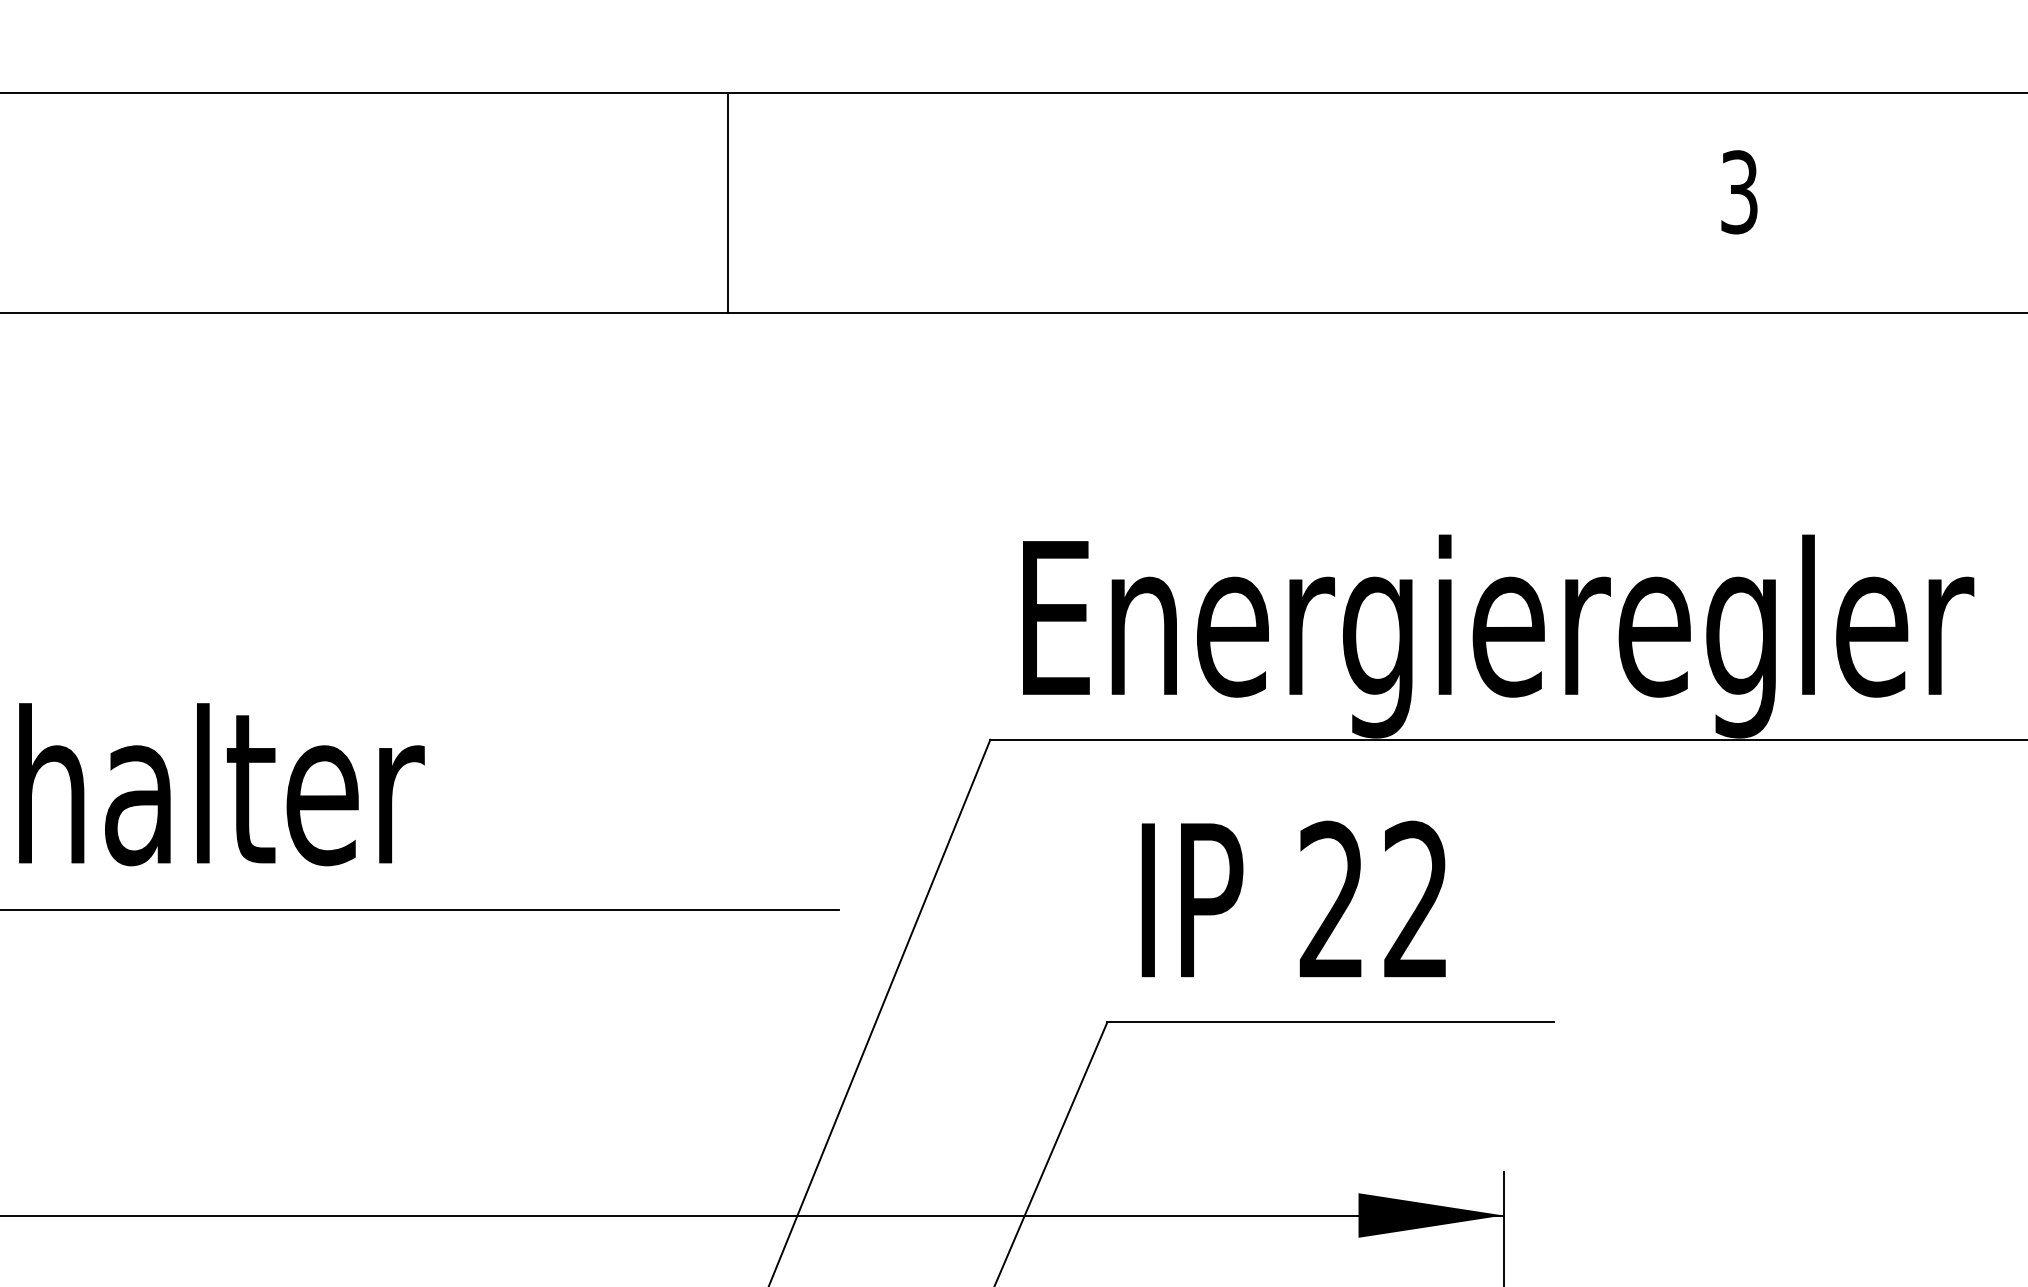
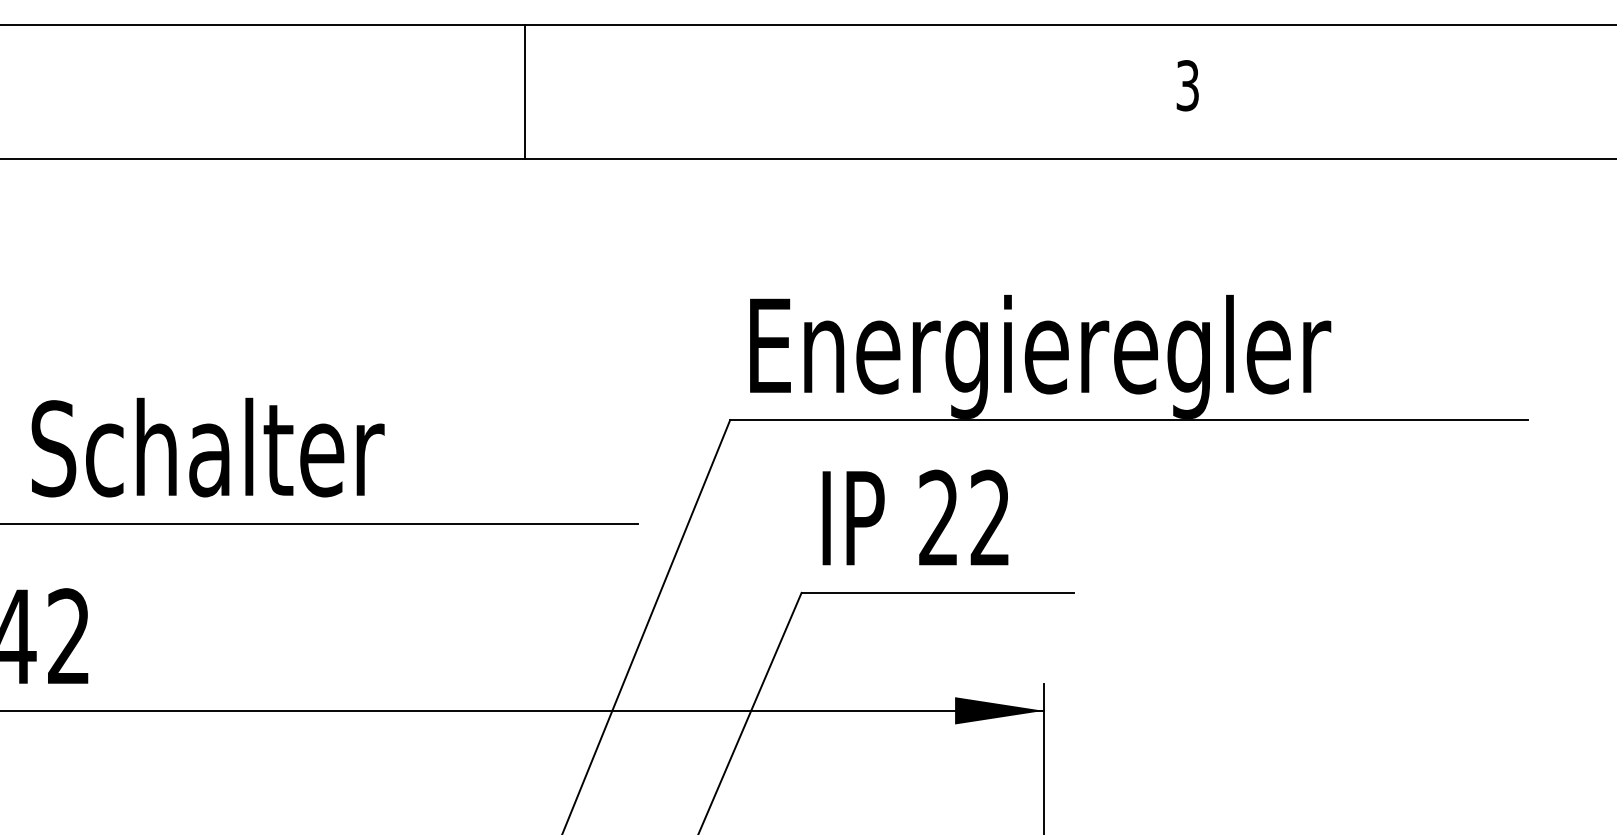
line: (729, 203) -> (525, 92), moved

